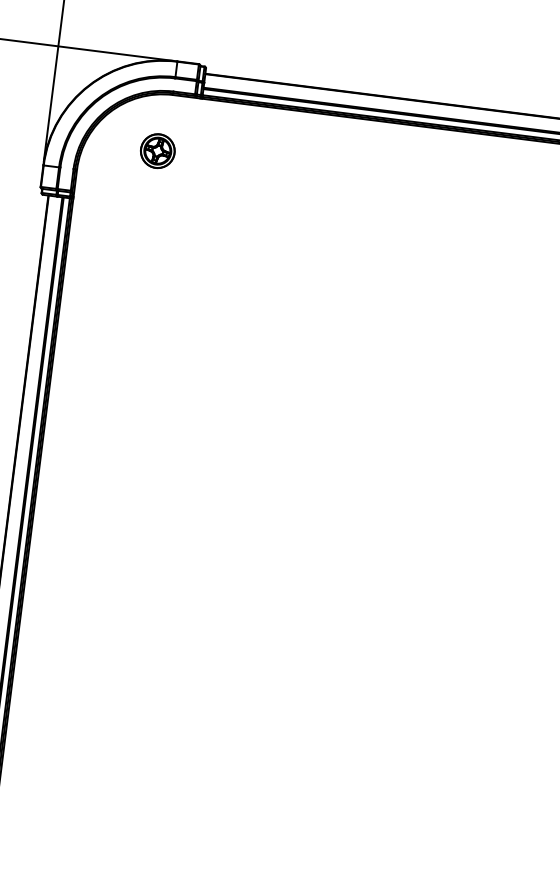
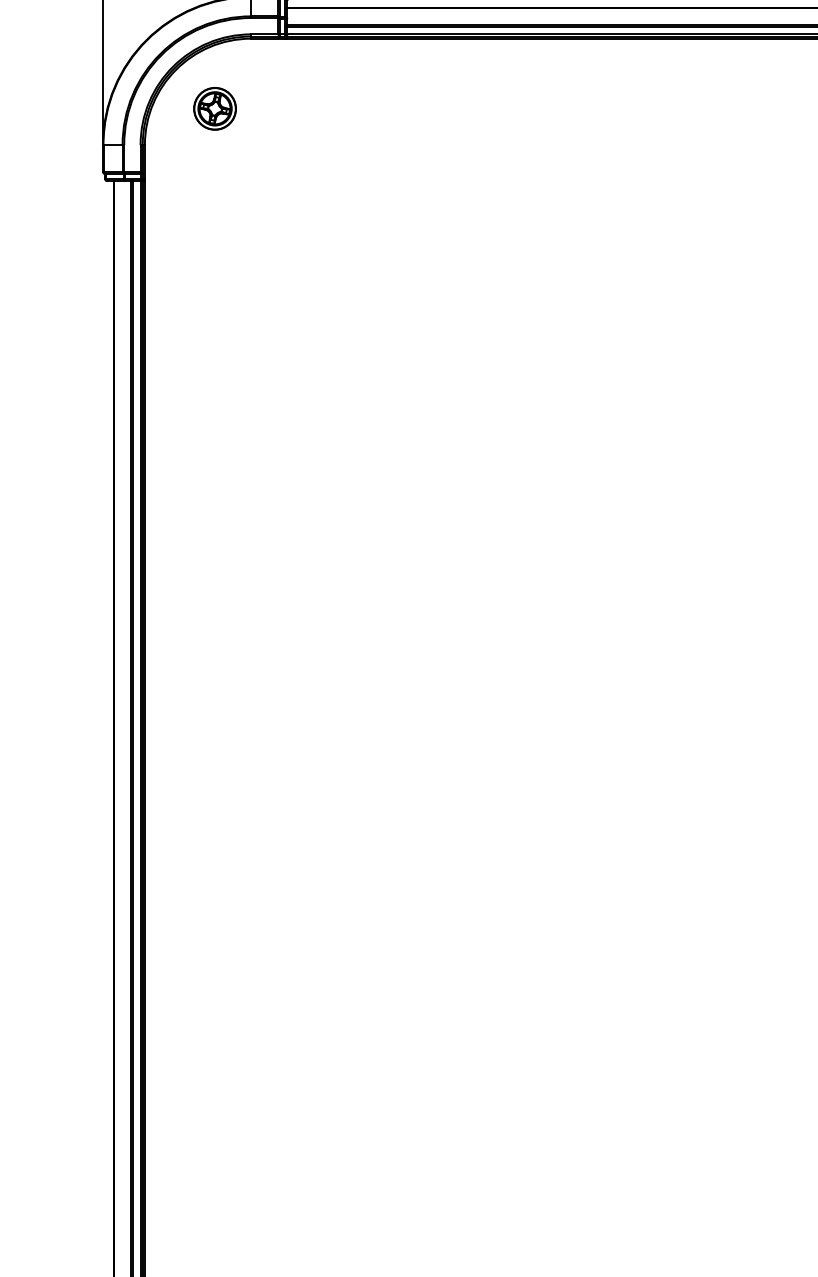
part: (157, 150) -> (214, 108), moved

